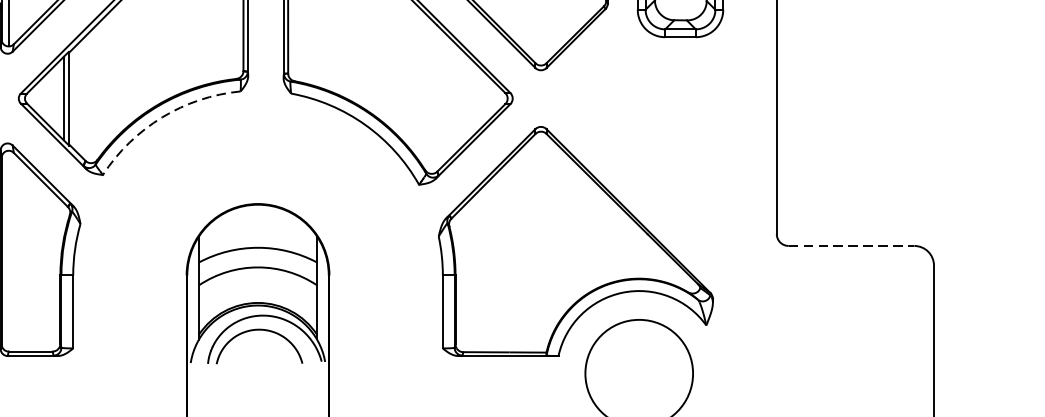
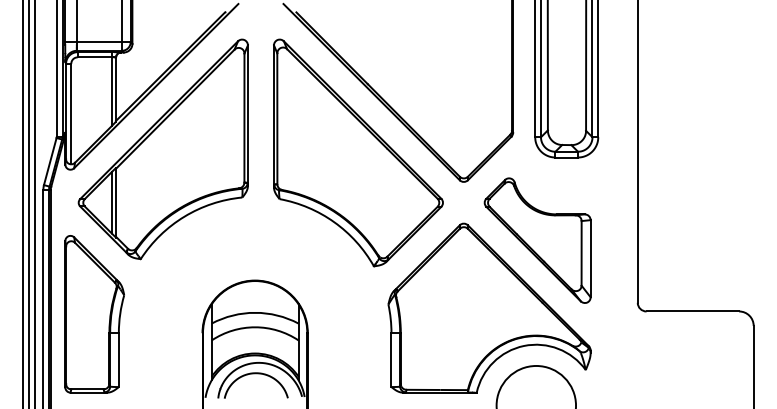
arc: (162, 117) -> (184, 216), dashed -> solid
part: (640, 149) -> (537, 240), added
line: (852, 245) -> (693, 311), dashed -> solid

